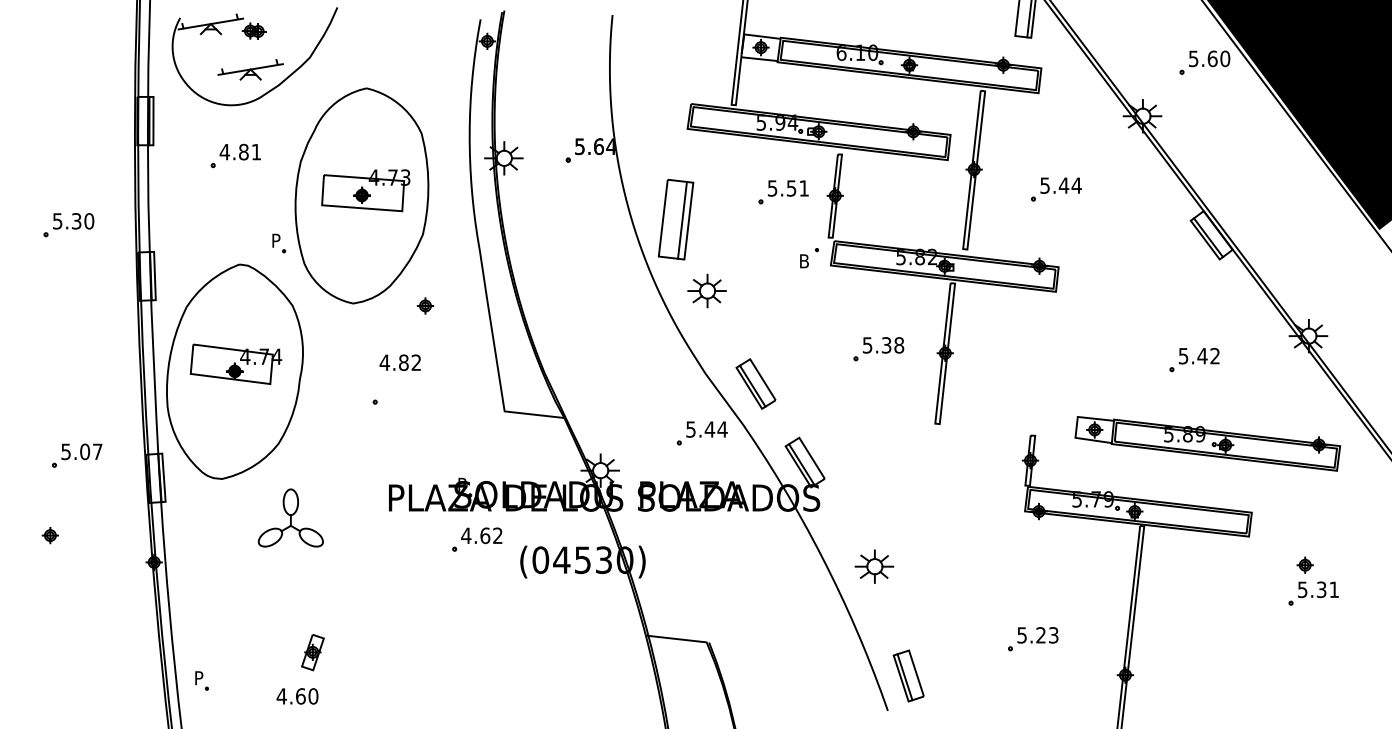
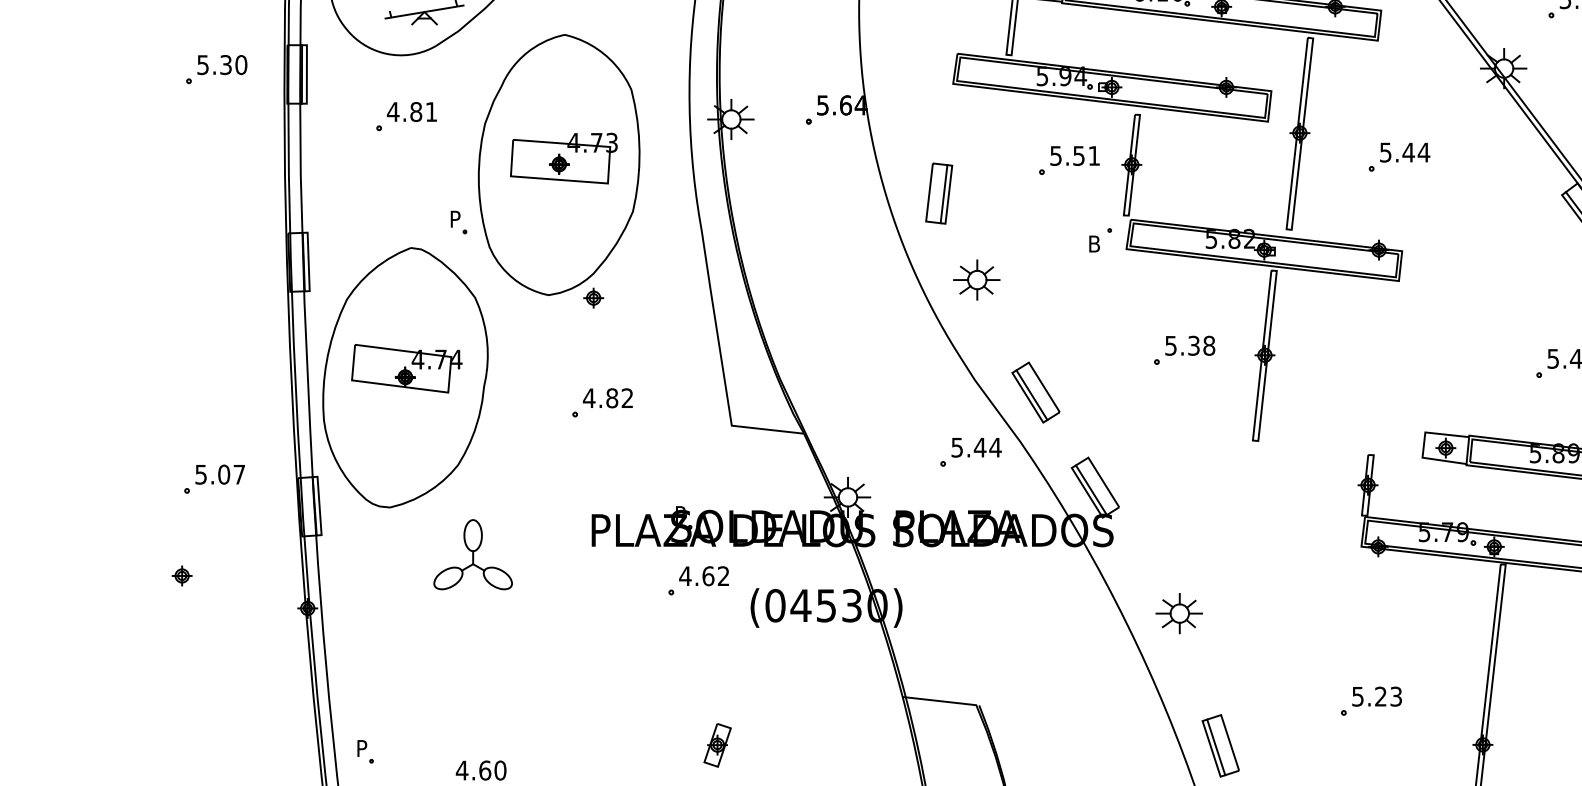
part: (675, 219) -> (938, 193), size x0.62
part: (68, 225) -> (216, 70), moved
part: (425, 305) -> (593, 297), moved
text: (399, 362) -> (606, 397), moved
part: (312, 652) -> (717, 745), moved

